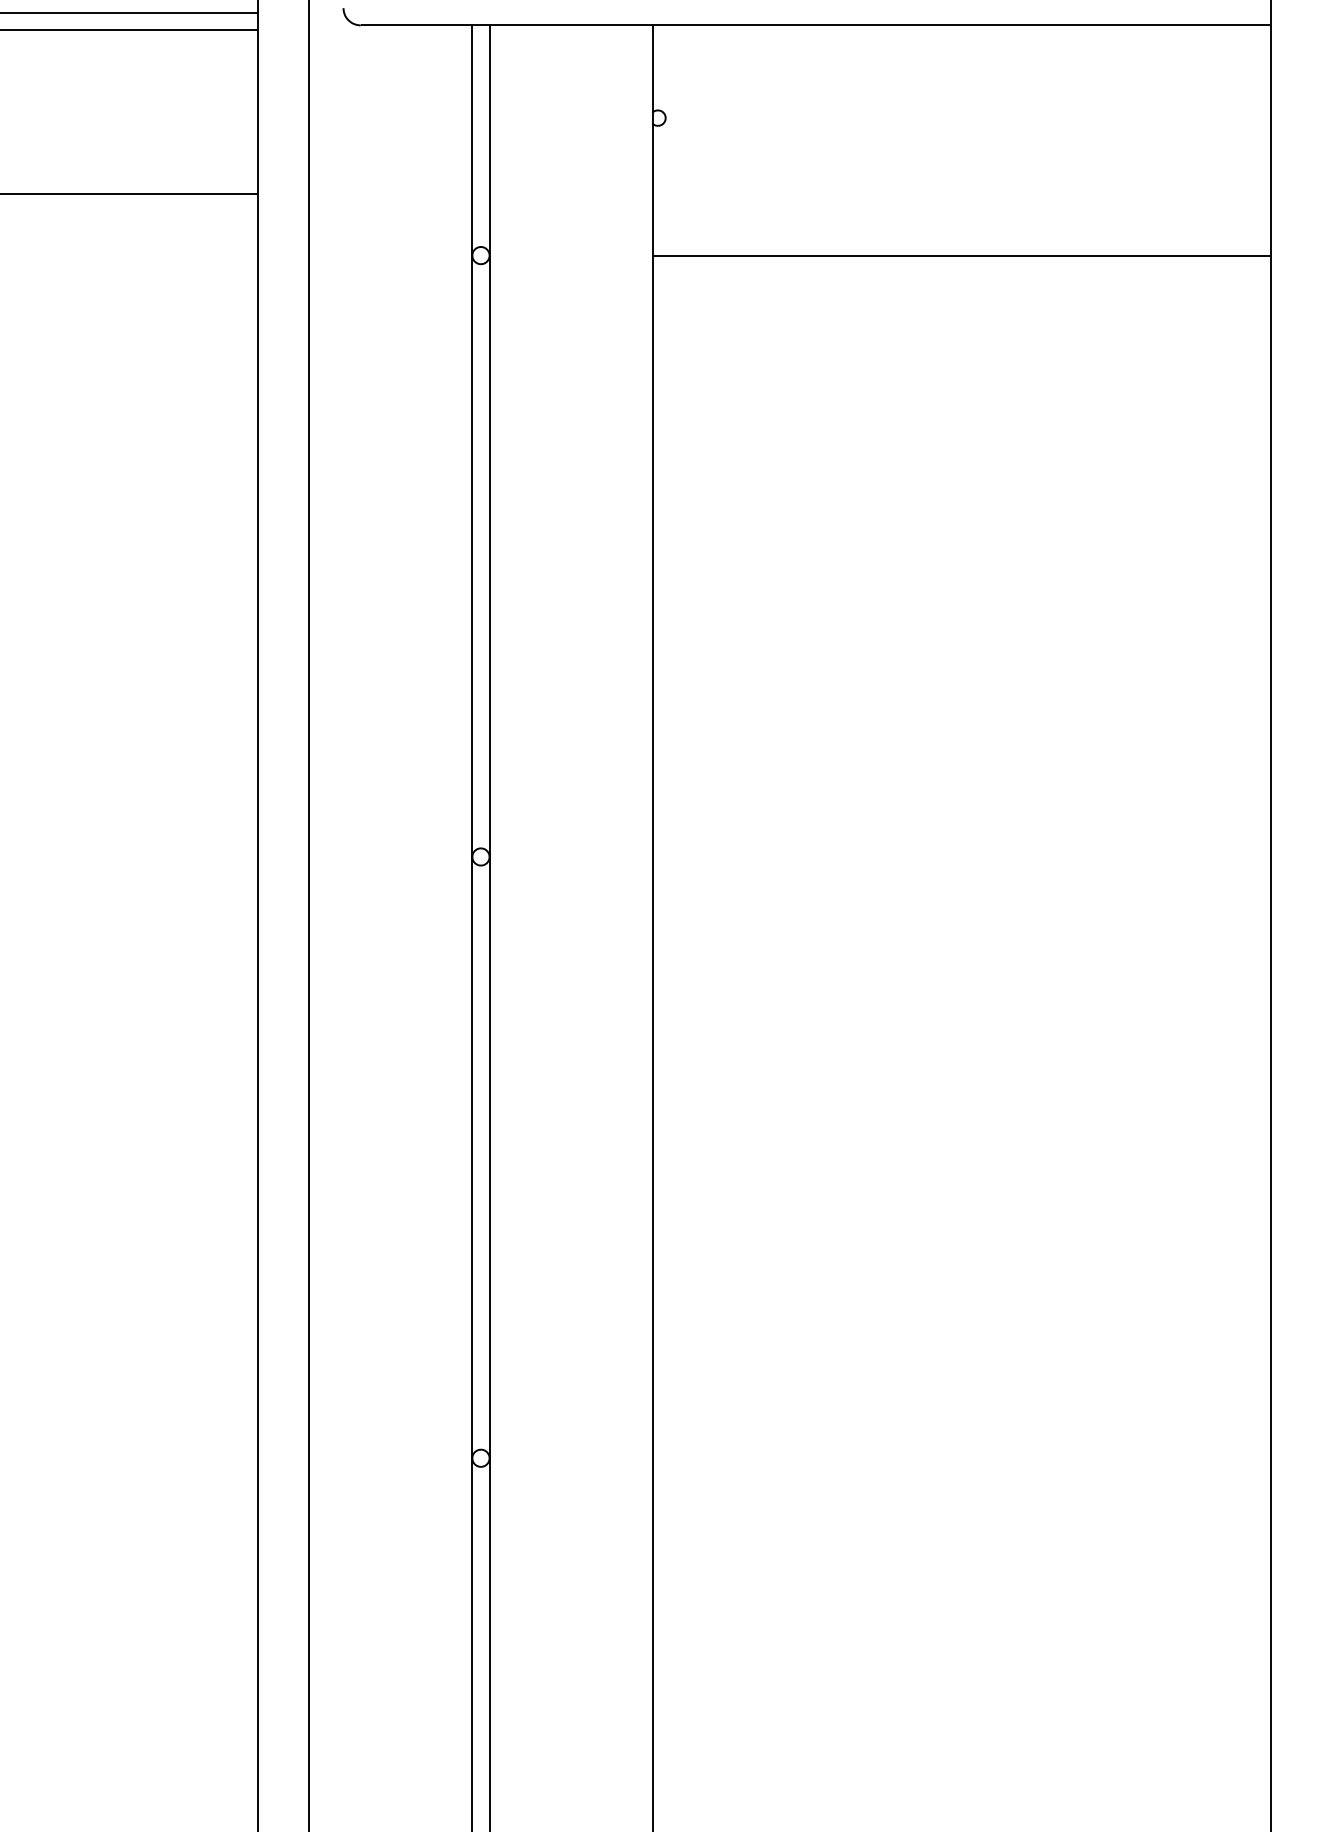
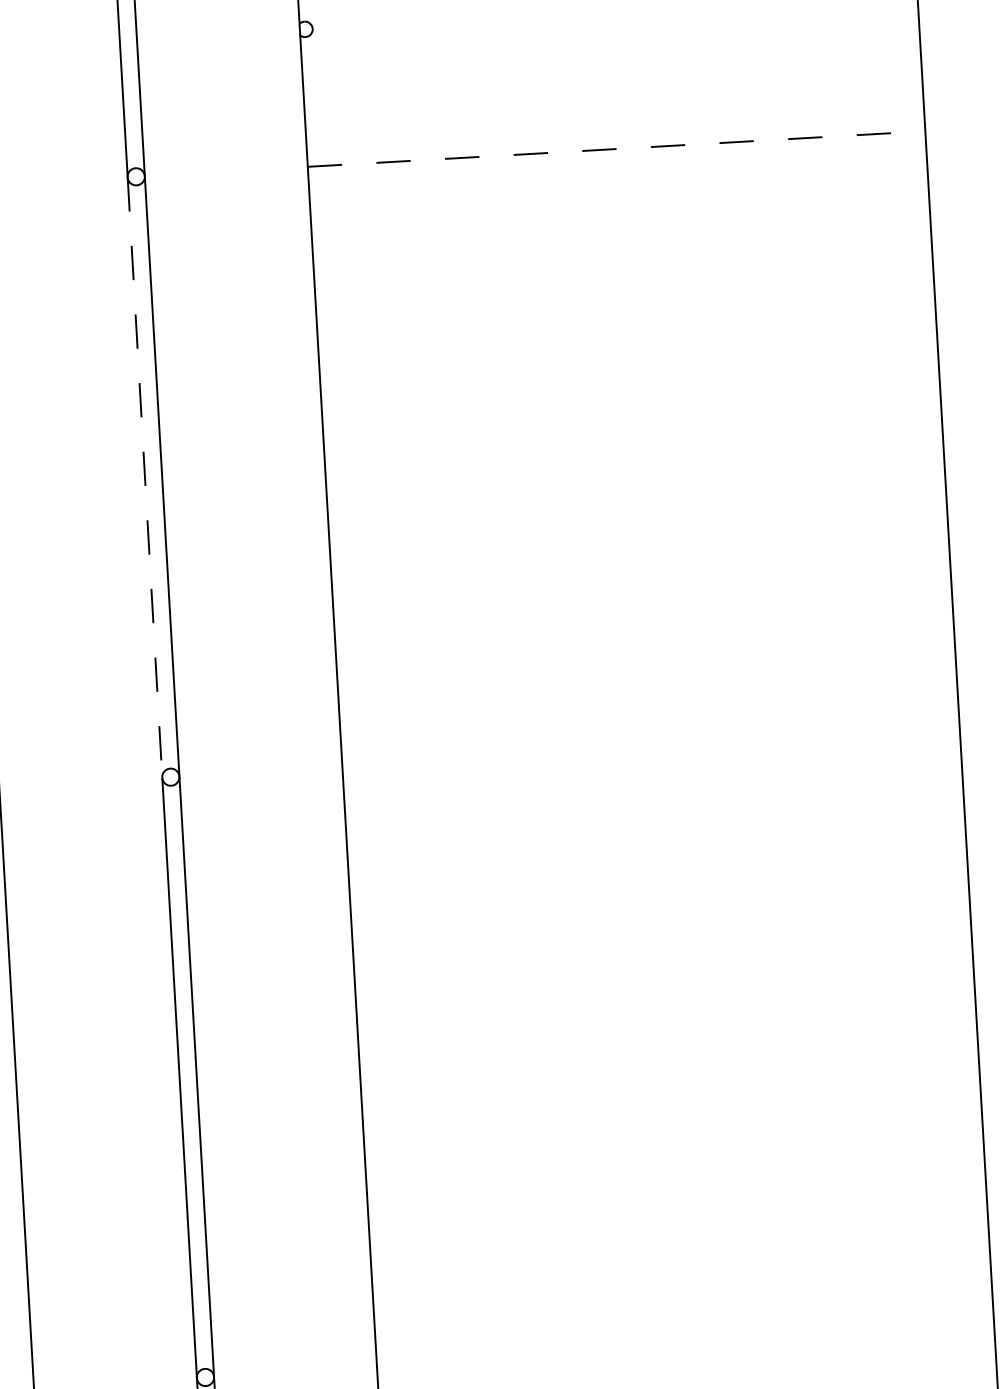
line: (962, 255) -> (616, 148), solid -> dashed
line: (472, 556) -> (145, 477), solid -> dashed

